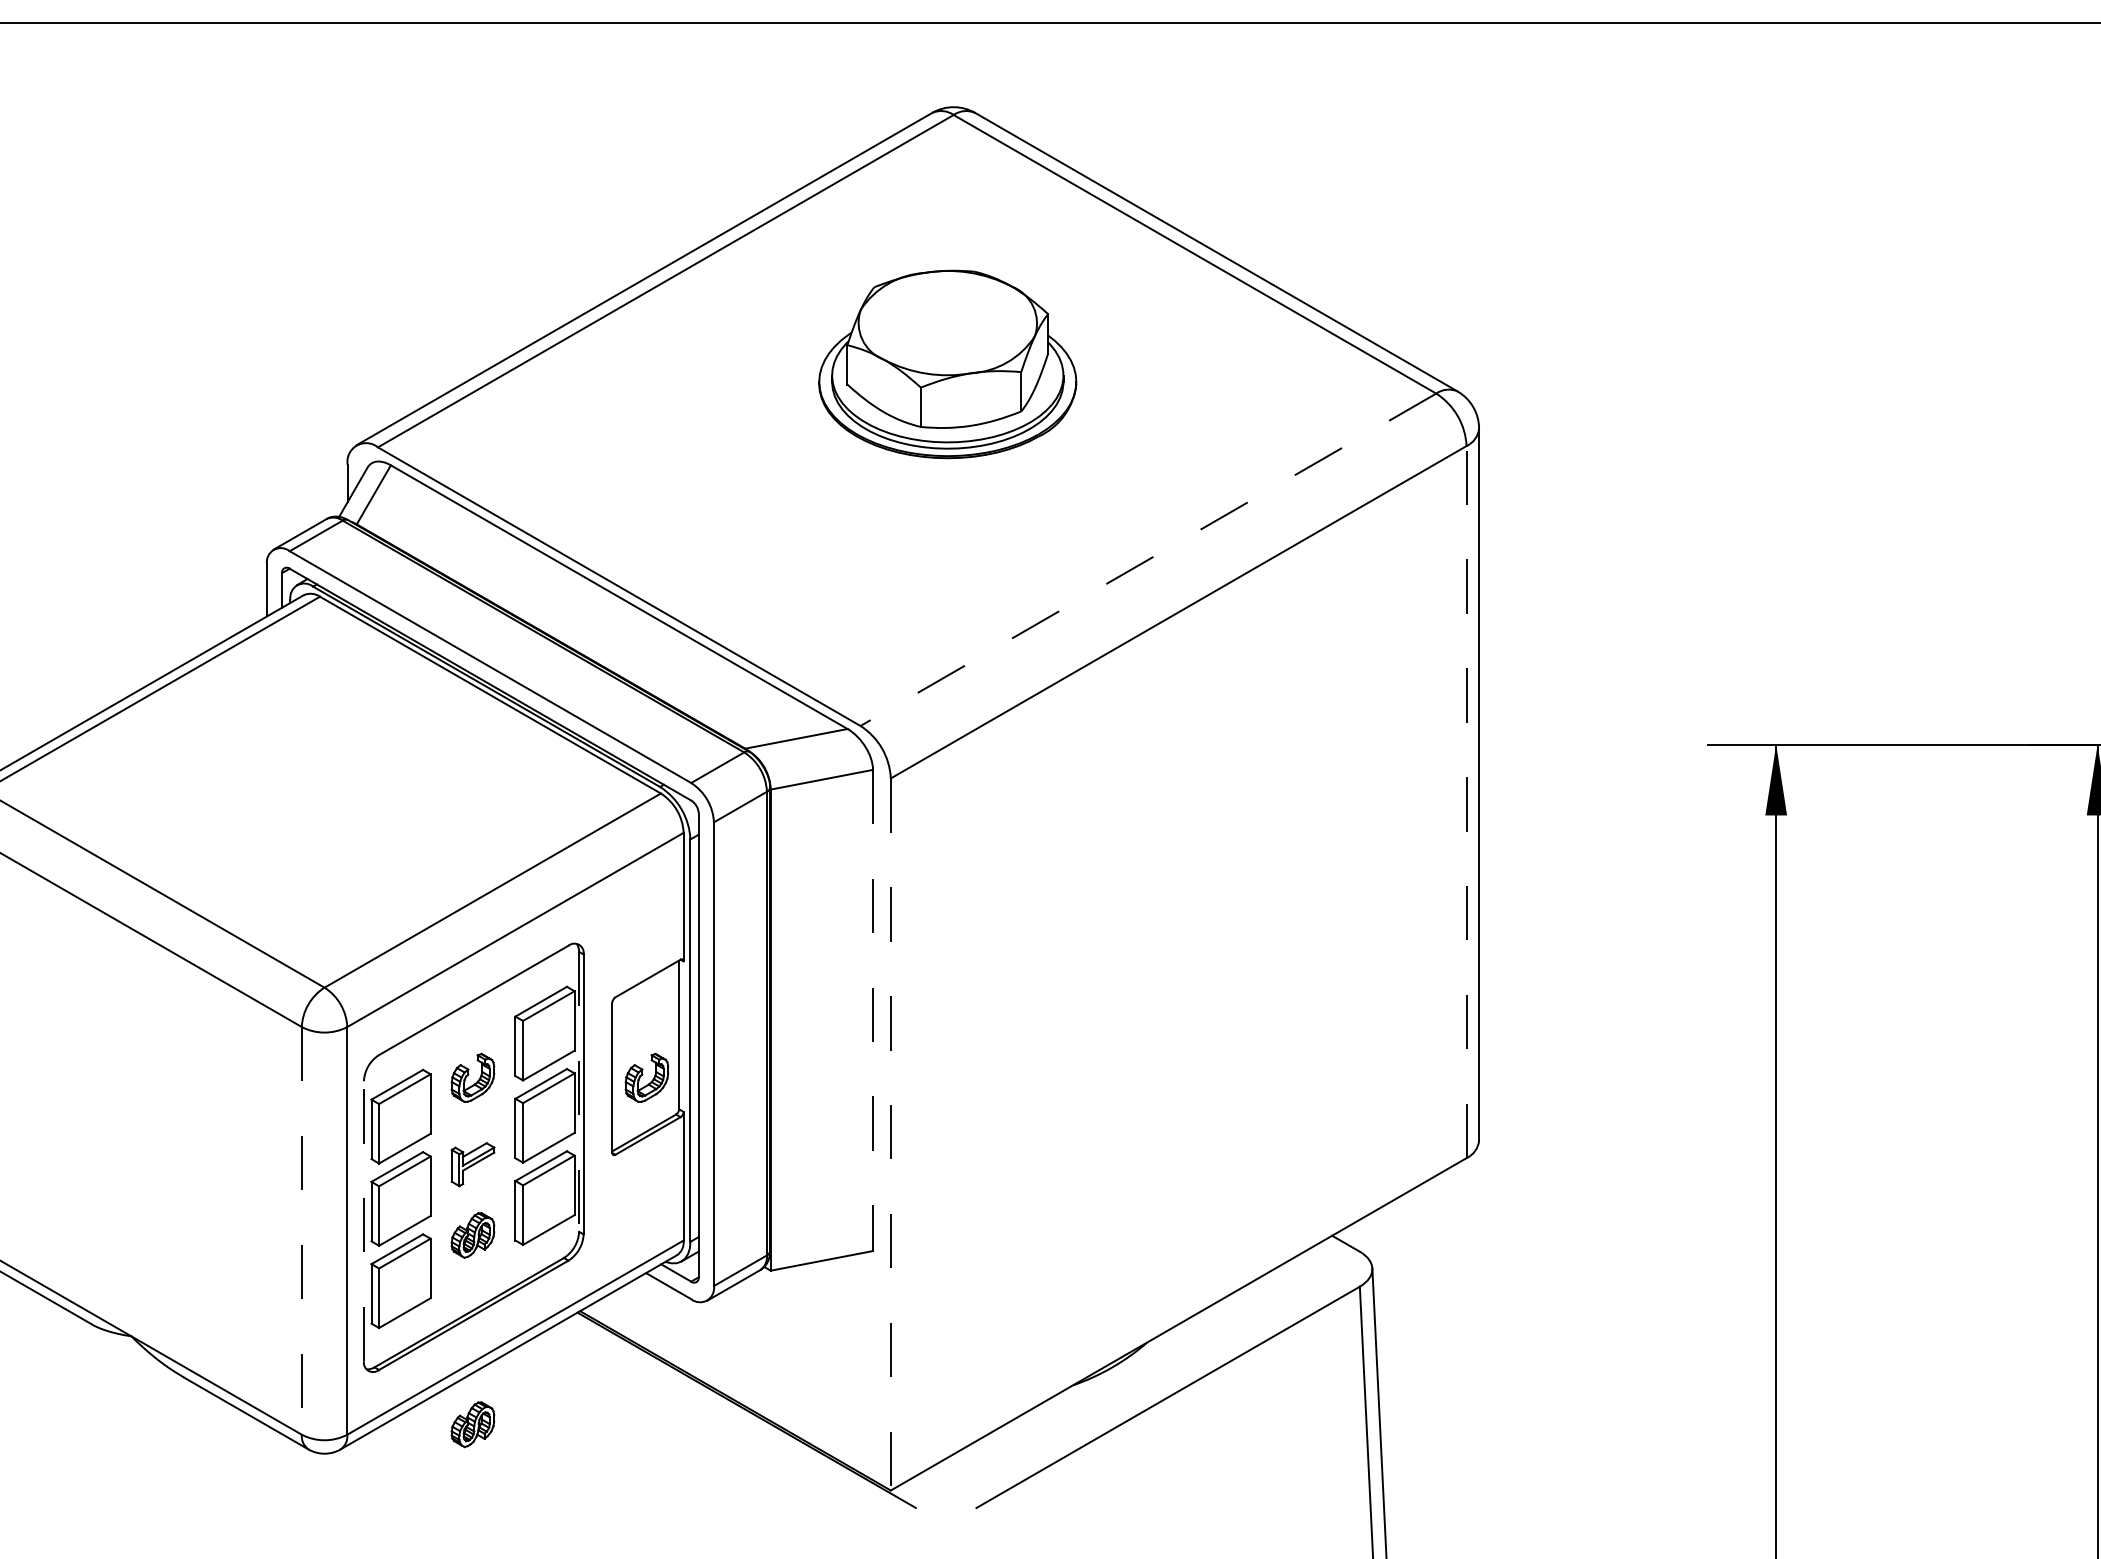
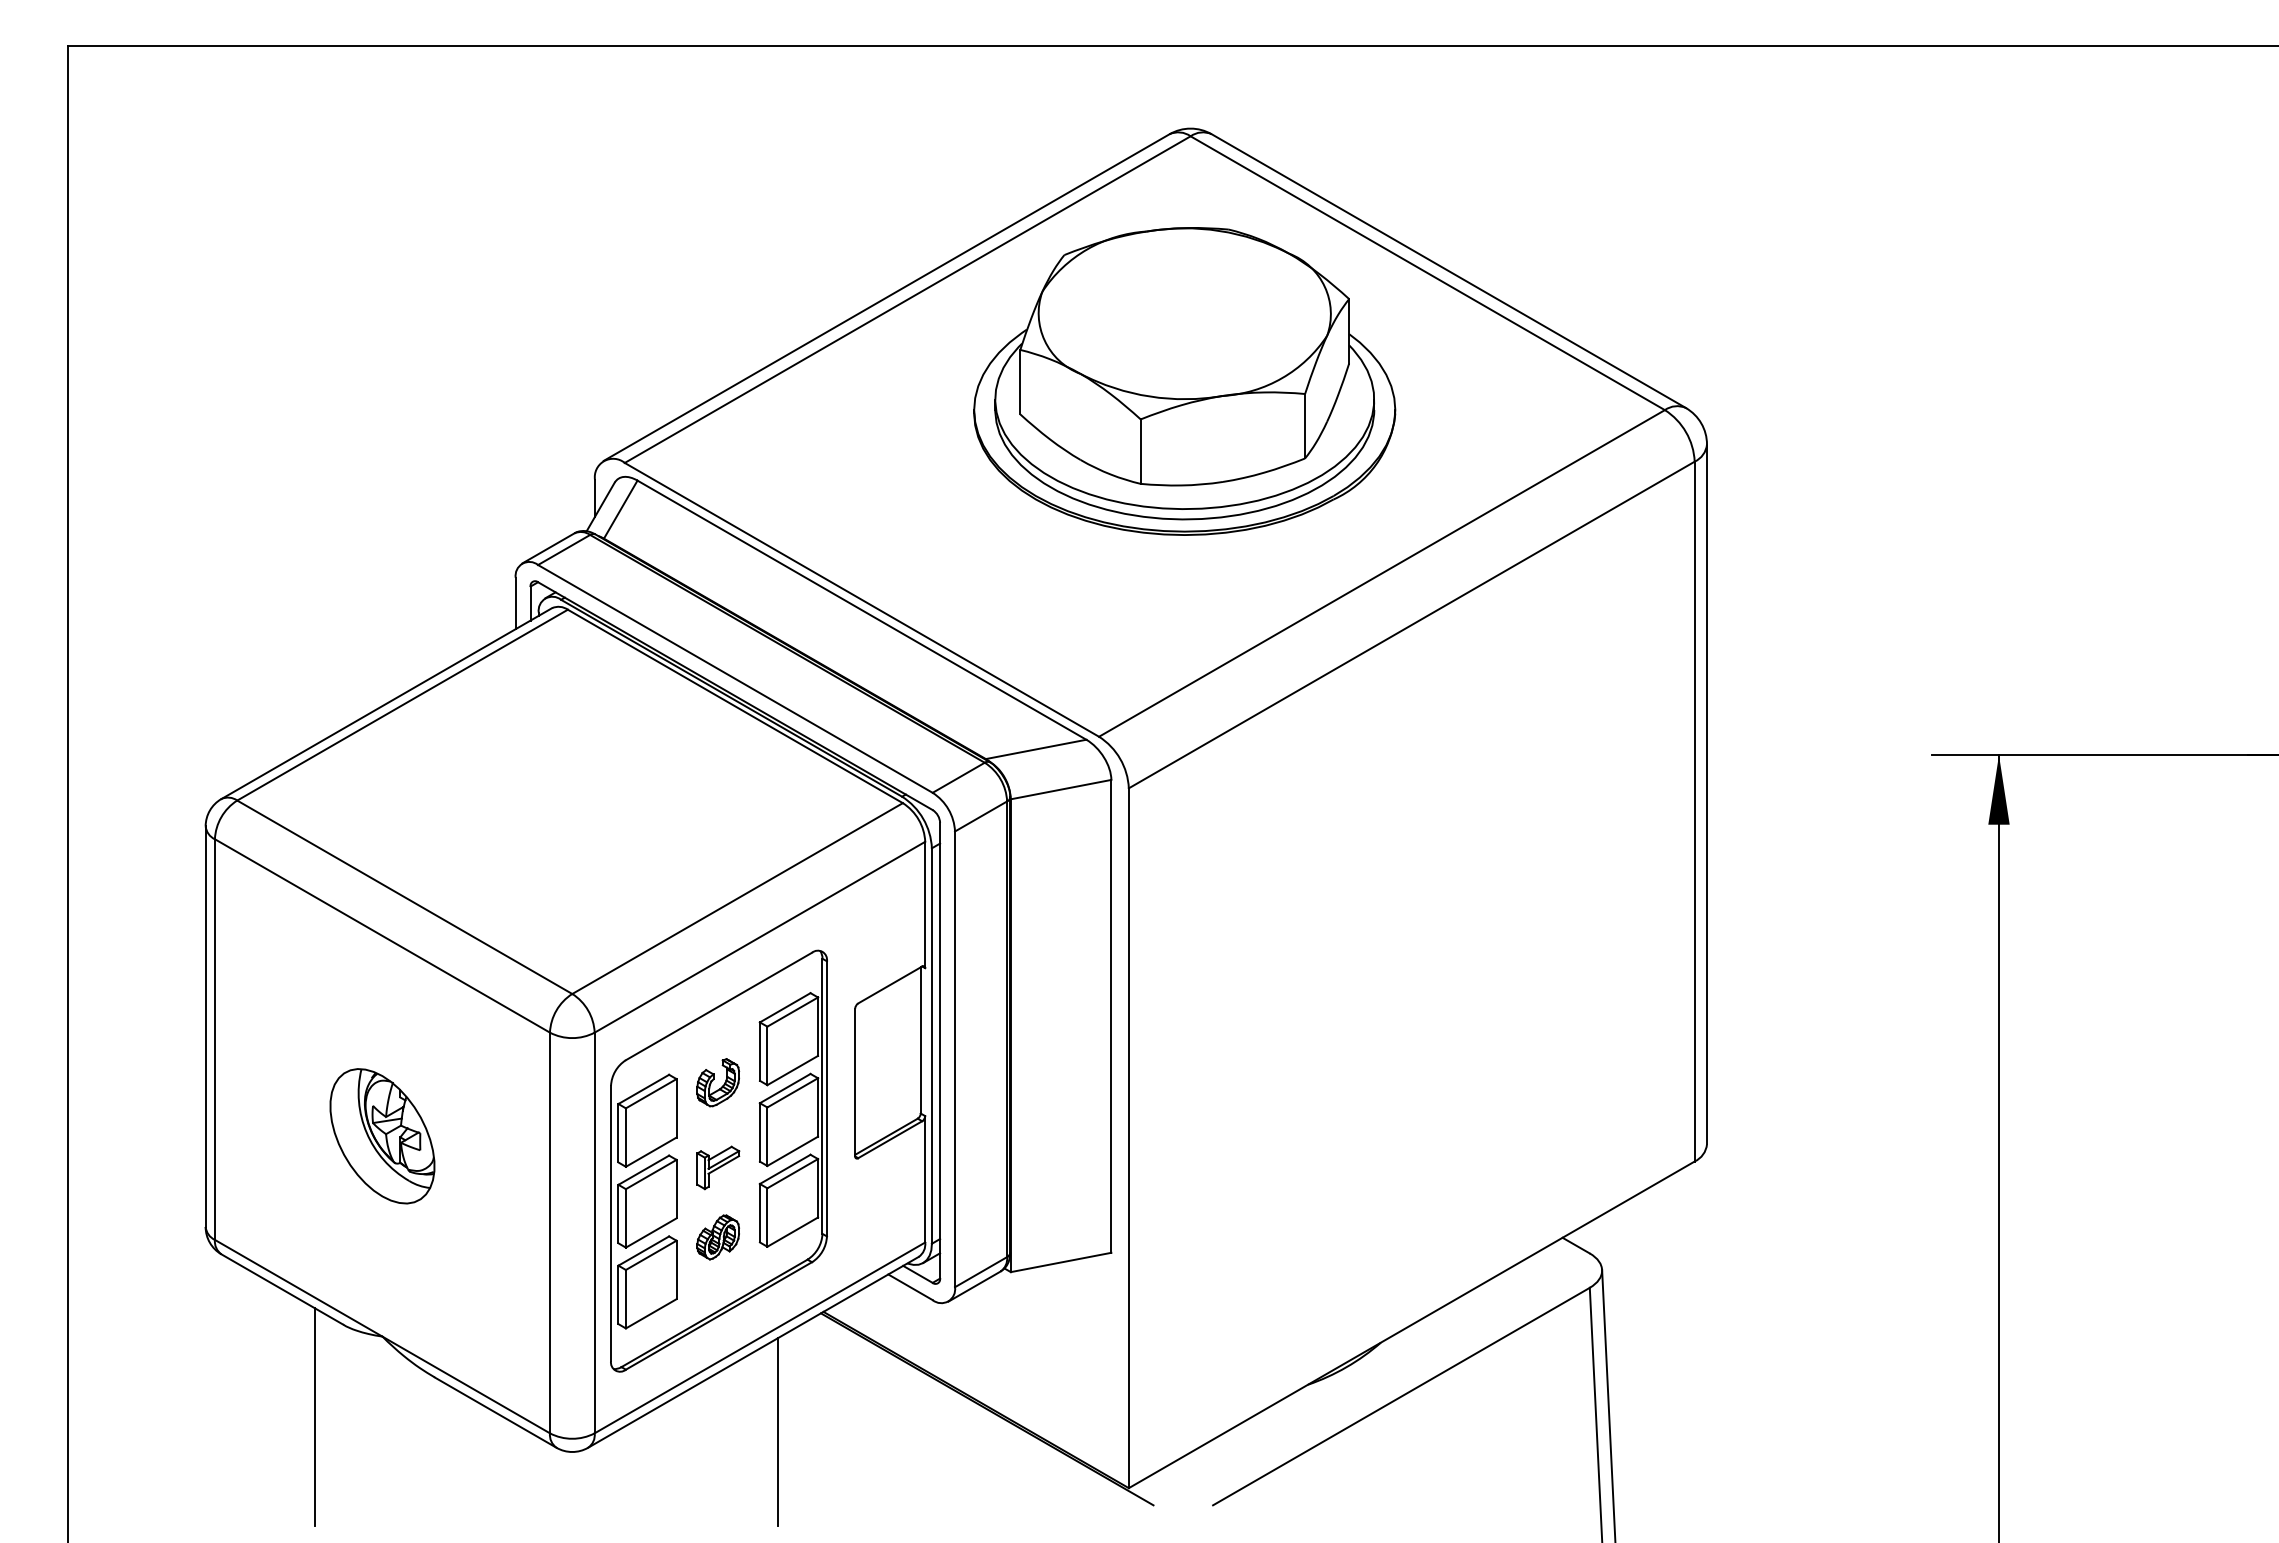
part: (947, 364) -> (1184, 381), size x1.67
line: (1147, 559) -> (1381, 573), dashed -> solid
line: (1466, 802) -> (1694, 811), dashed -> solid
line: (873, 1010) -> (1111, 1016), dashed -> solid
part: (647, 1077) -> (889, 1082), removed
line: (579, 1092) -> (822, 1096), dashed -> solid
part: (131, 1132) -> (382, 1136), added
line: (890, 1134) -> (1128, 1138), dashed -> solid
line: (364, 1221) -> (611, 1223), dashed -> solid
line: (302, 1231) -> (550, 1233), dashed -> solid
line: (62, 1417) -> (314, 1416), added
part: (472, 1424) -> (717, 1423), removed
line: (533, 1432) -> (777, 1431), added

